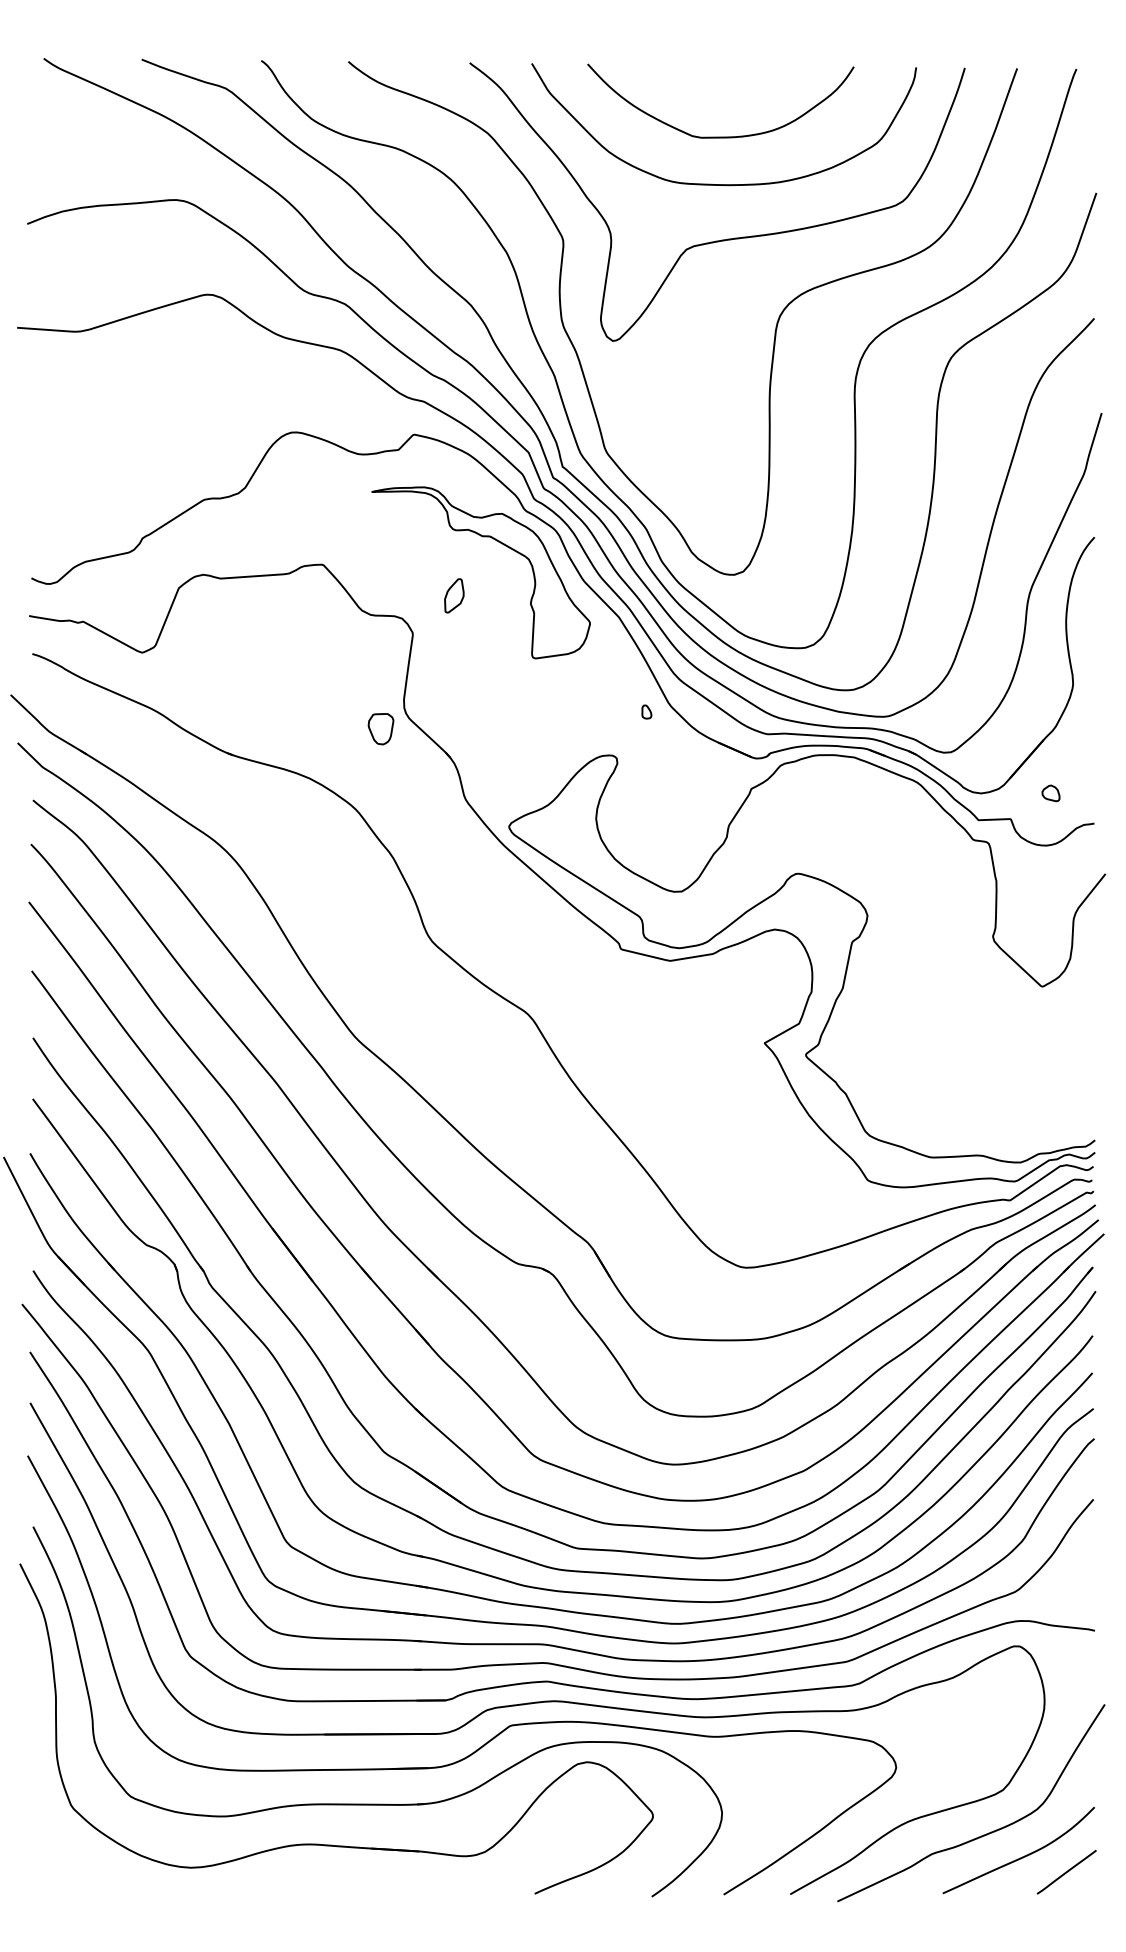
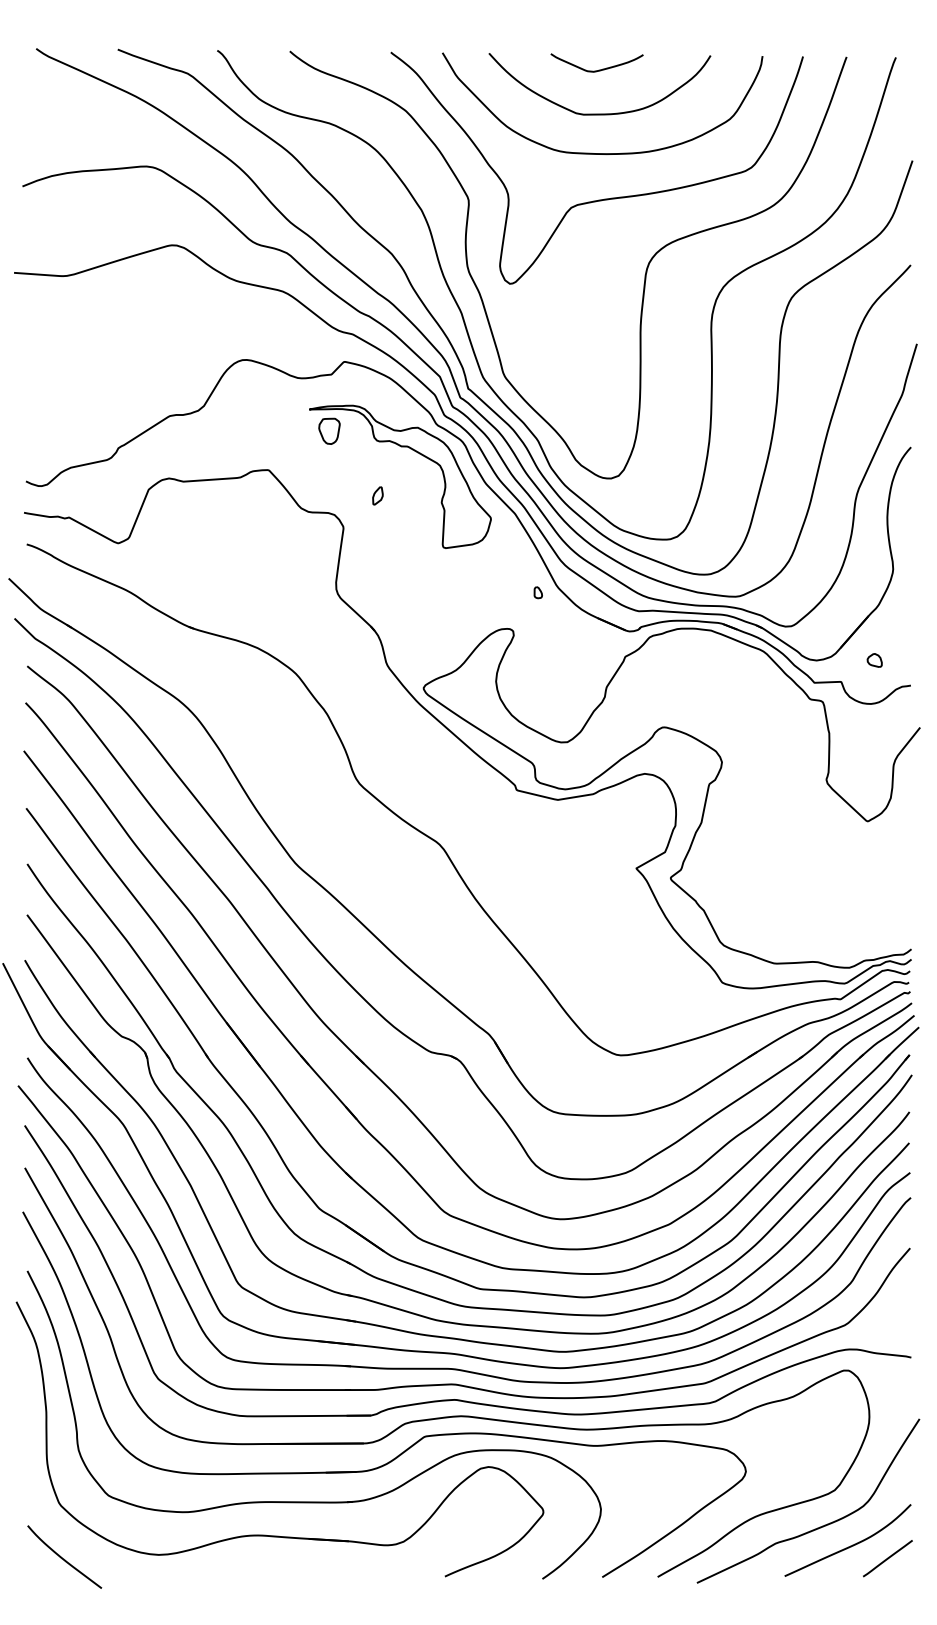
curve: (720, 83) -> (599, 69), added
part: (453, 595) -> (377, 495), size x0.62
part: (380, 729) -> (329, 431), moved
curve: (77, 1872) -> (64, 1558), added

